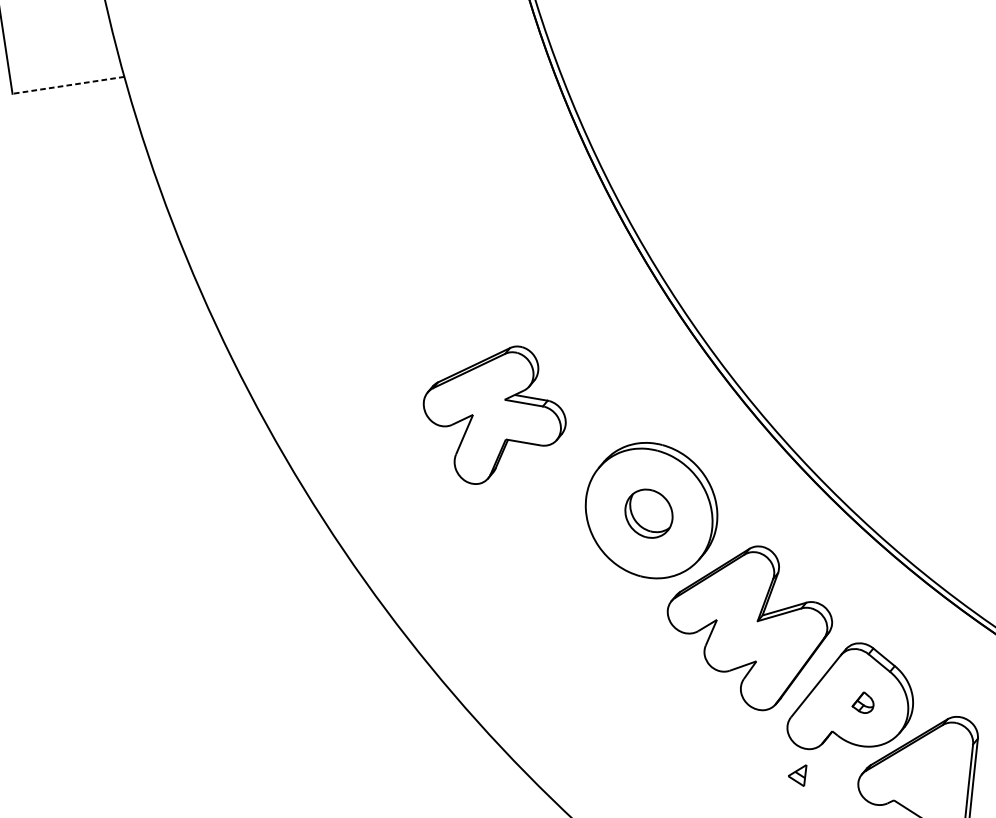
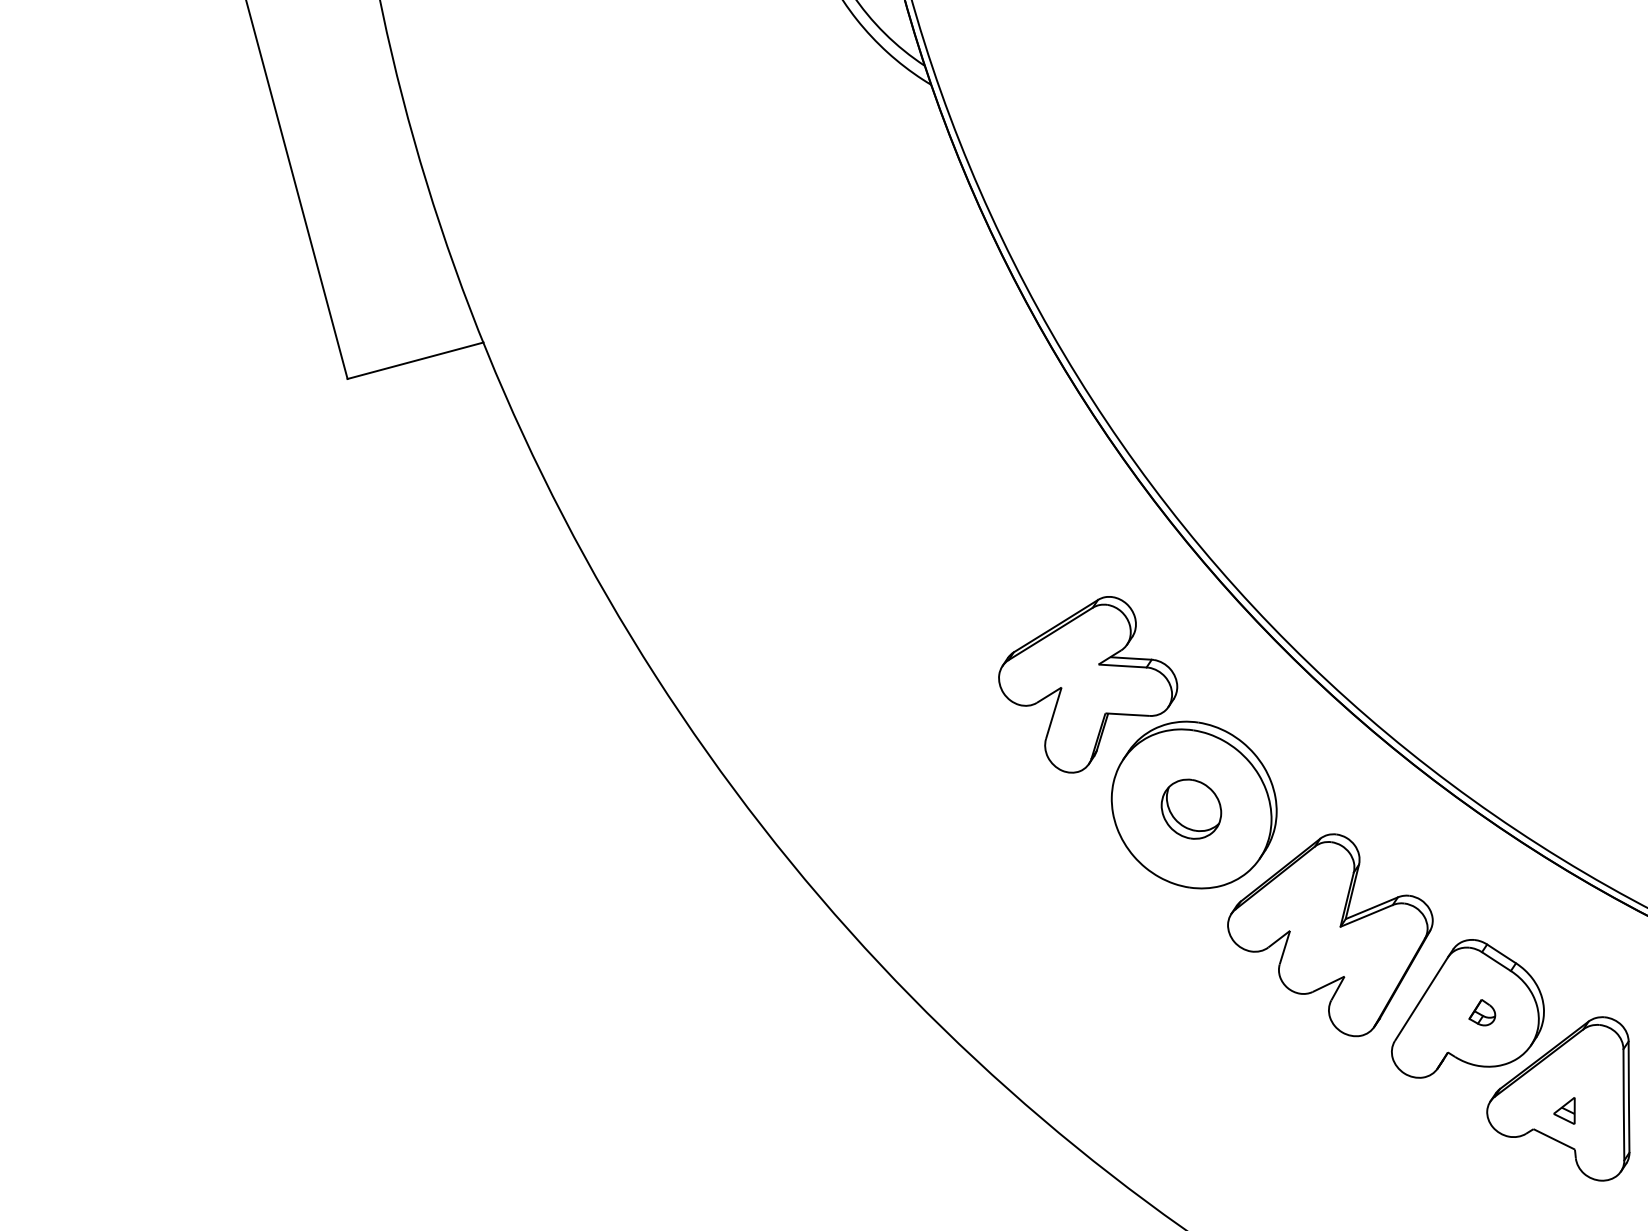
line: (68, 85) -> (415, 360), dashed -> solid
part: (494, 414) -> (1088, 684), moved
part: (797, 774) -> (1564, 1110), moved

